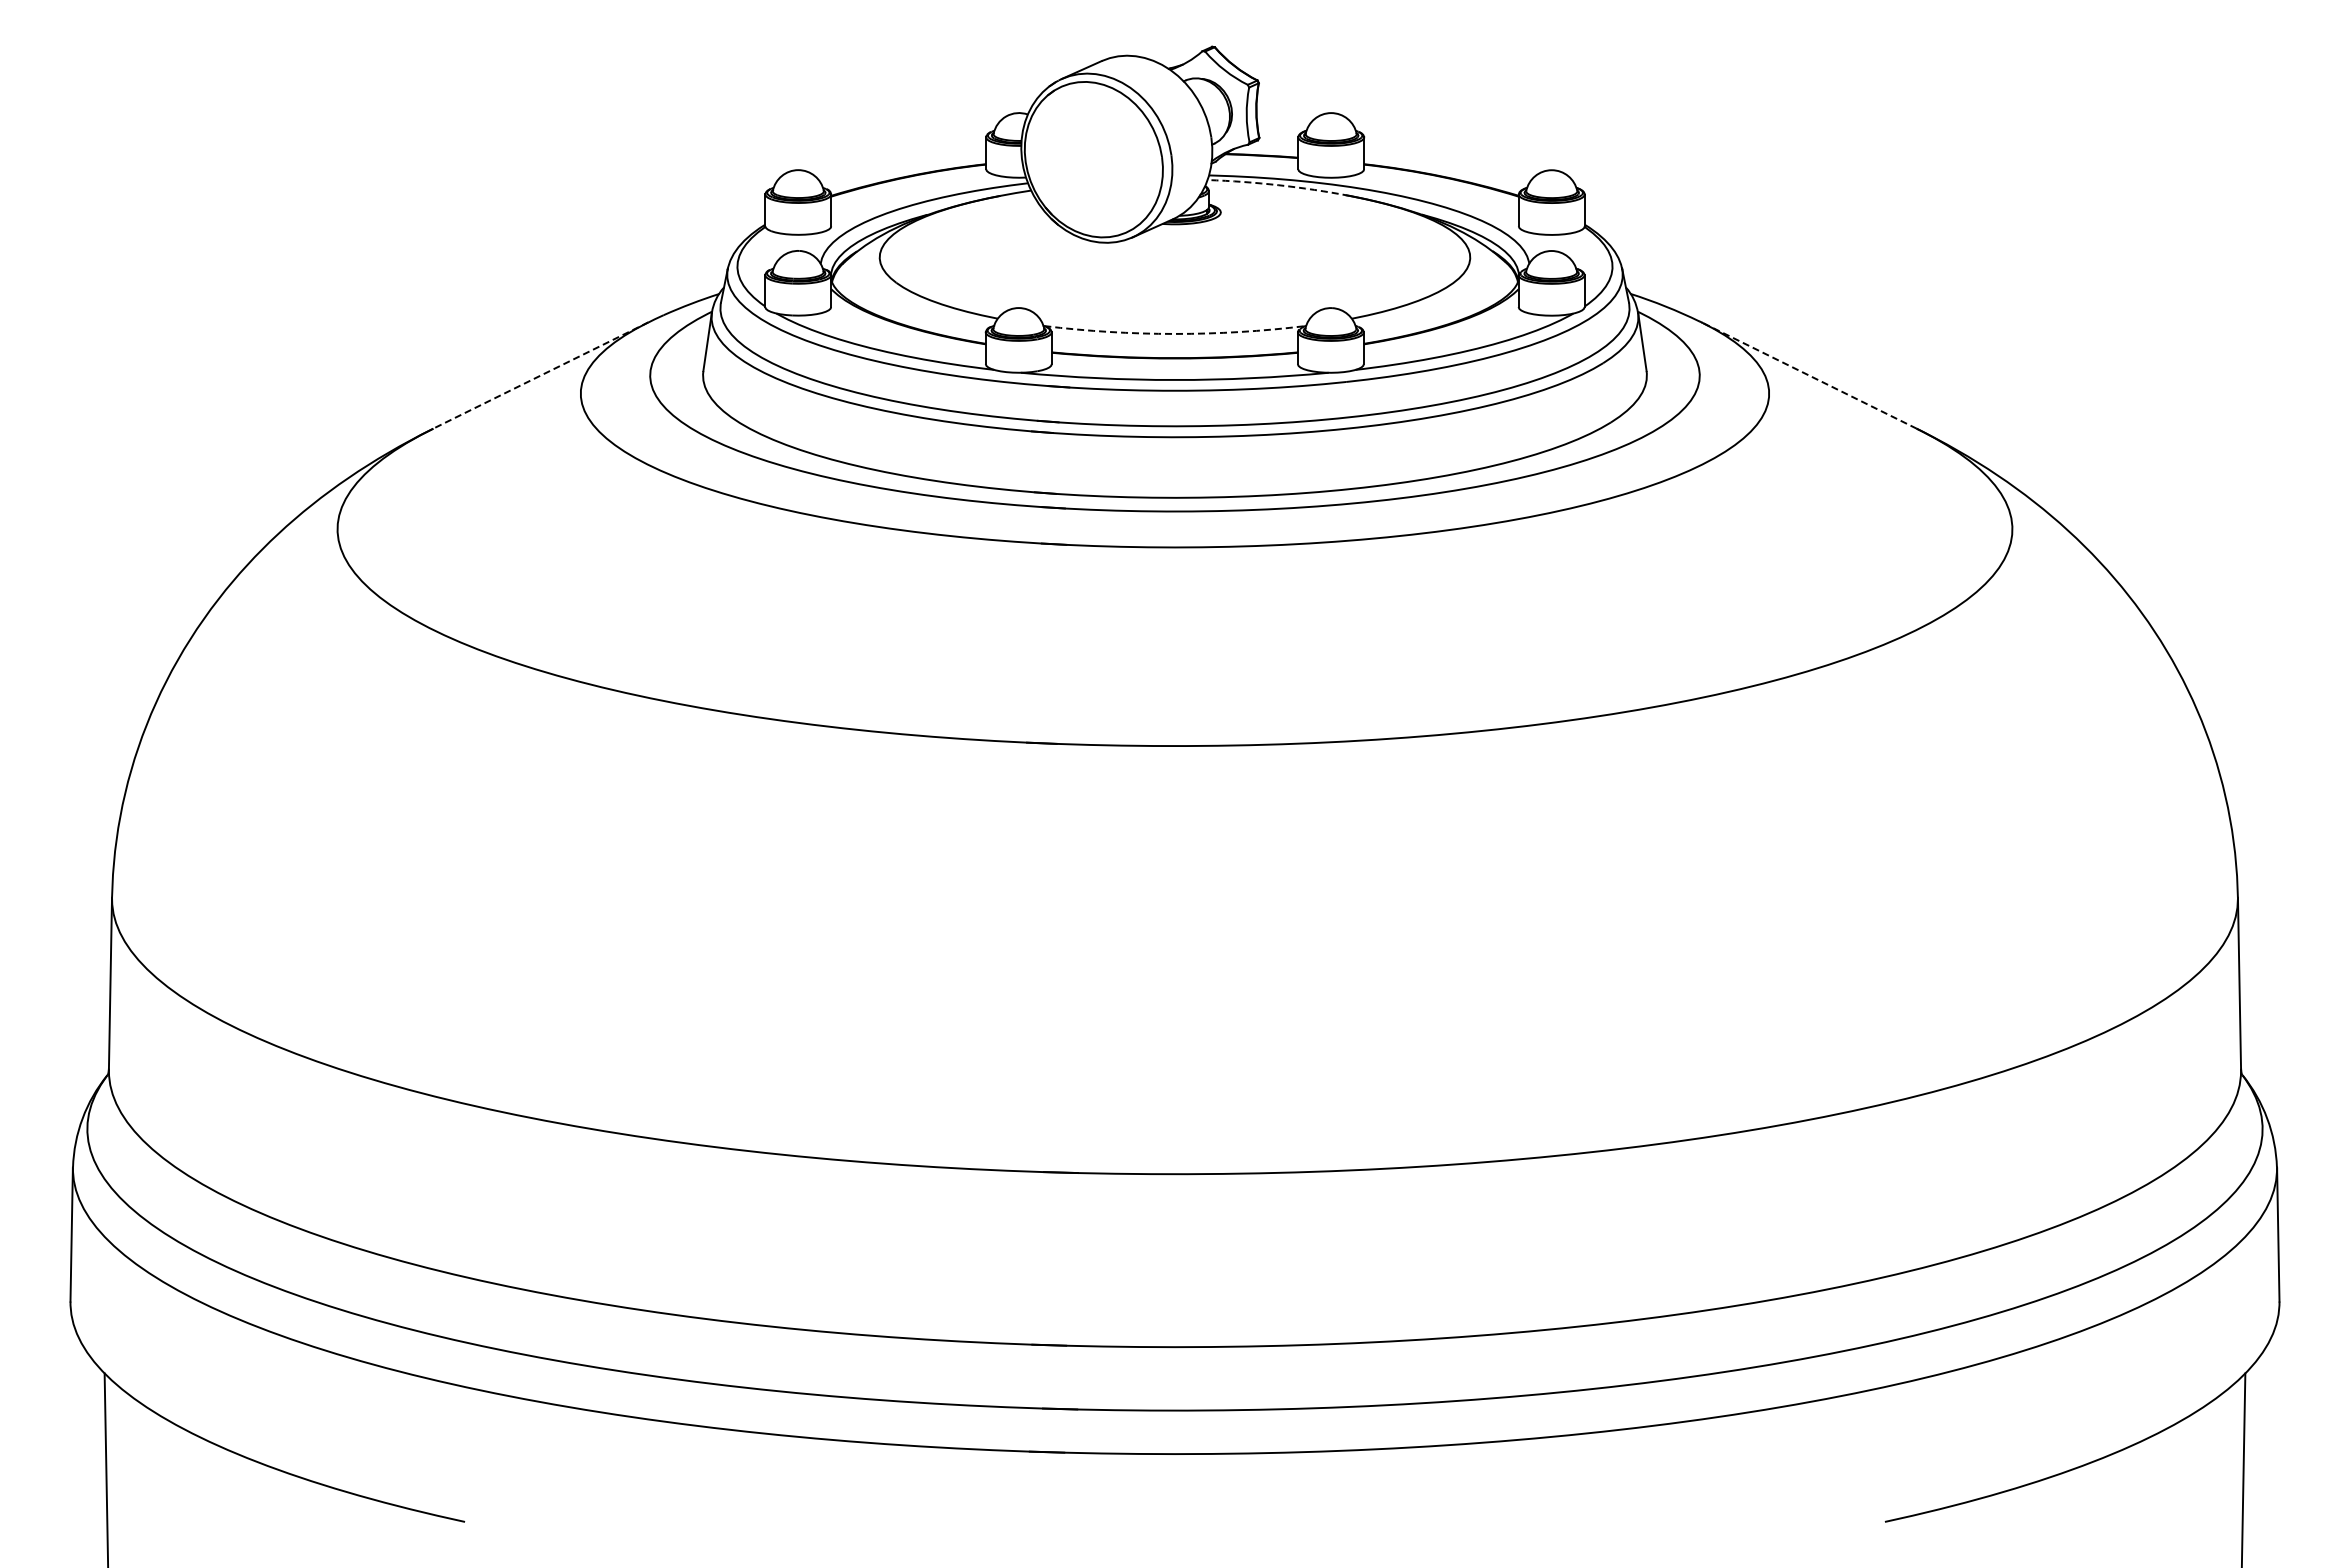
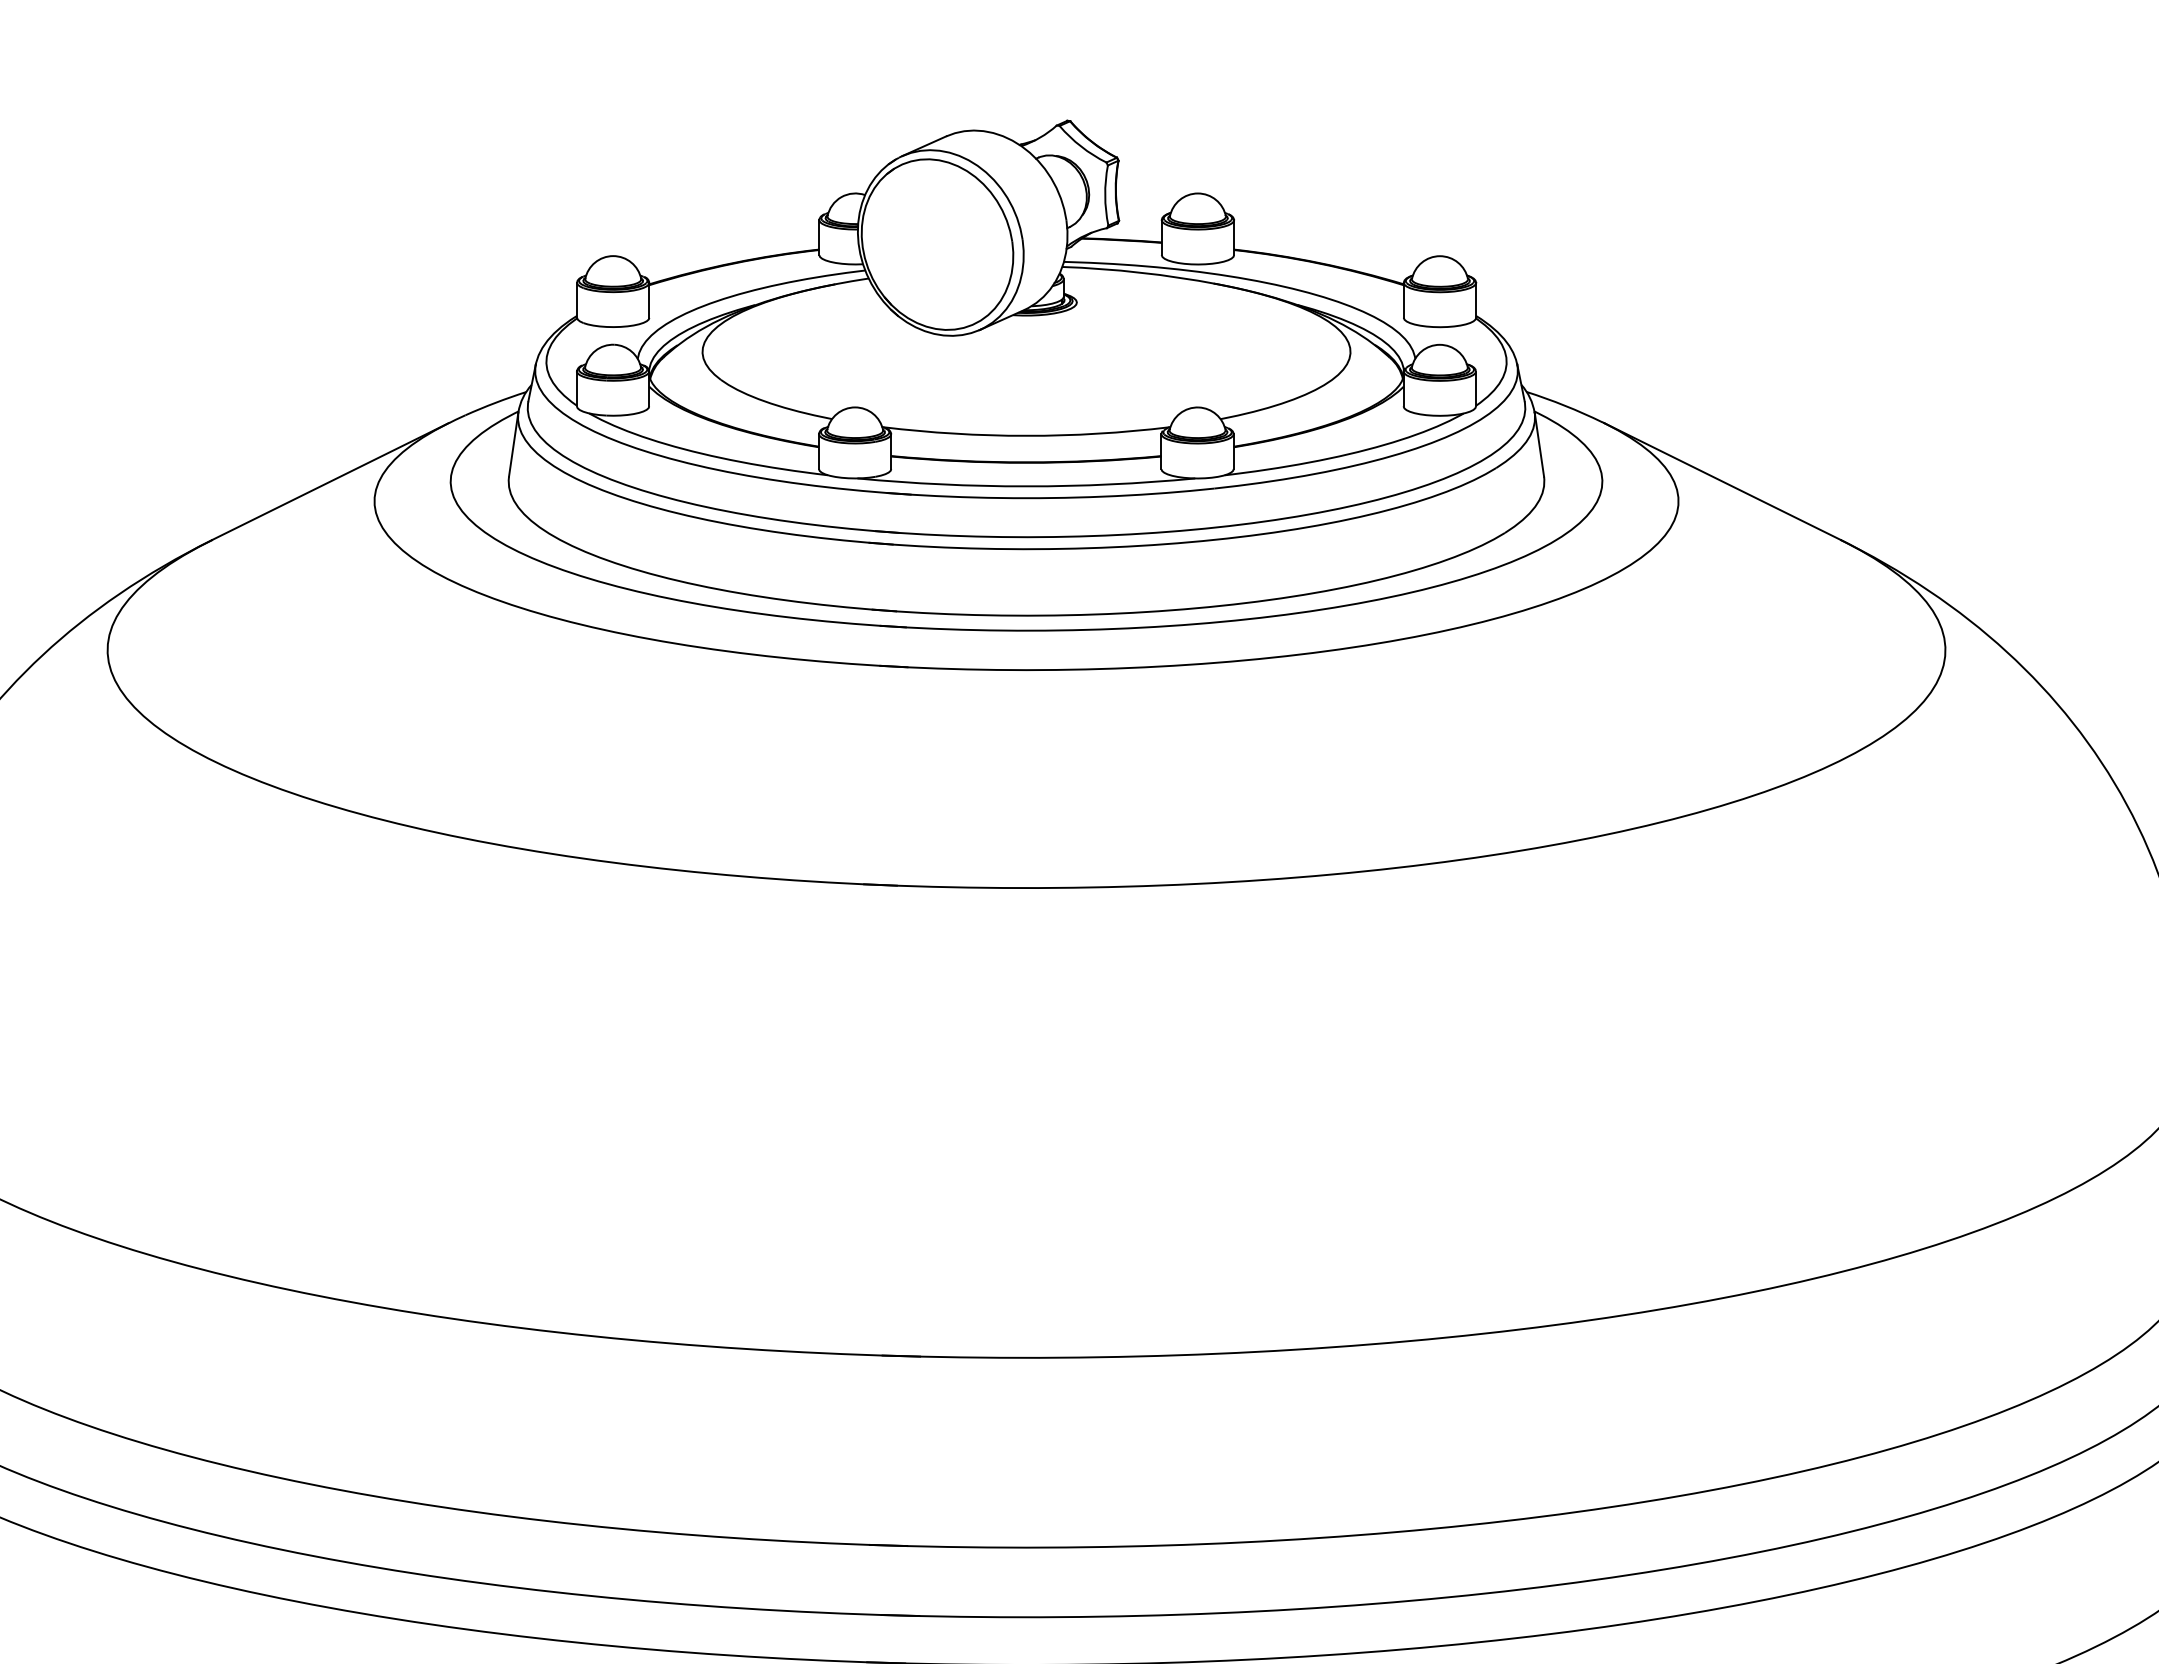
arc: (1278, 185) -> (1140, 272), dashed -> solid
arc: (1174, 333) -> (1025, 435), dashed -> solid
line: (540, 375) -> (330, 481), dashed -> solid
line: (1808, 375) -> (1721, 481), dashed -> solid

